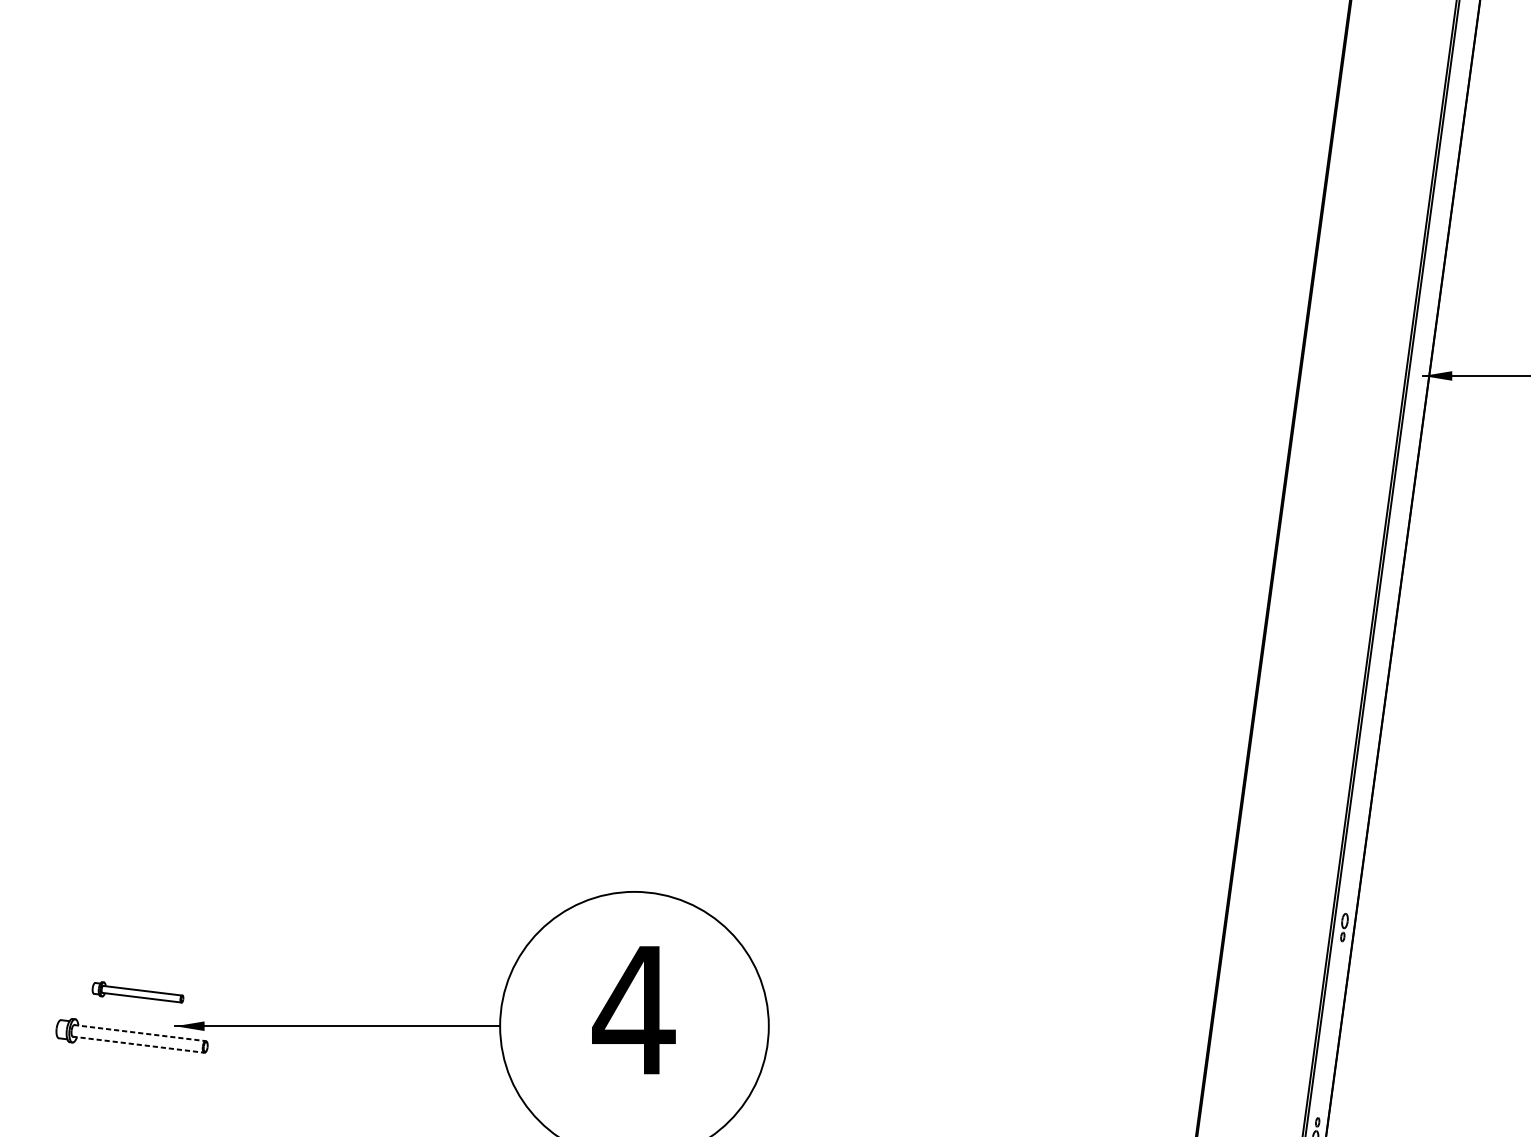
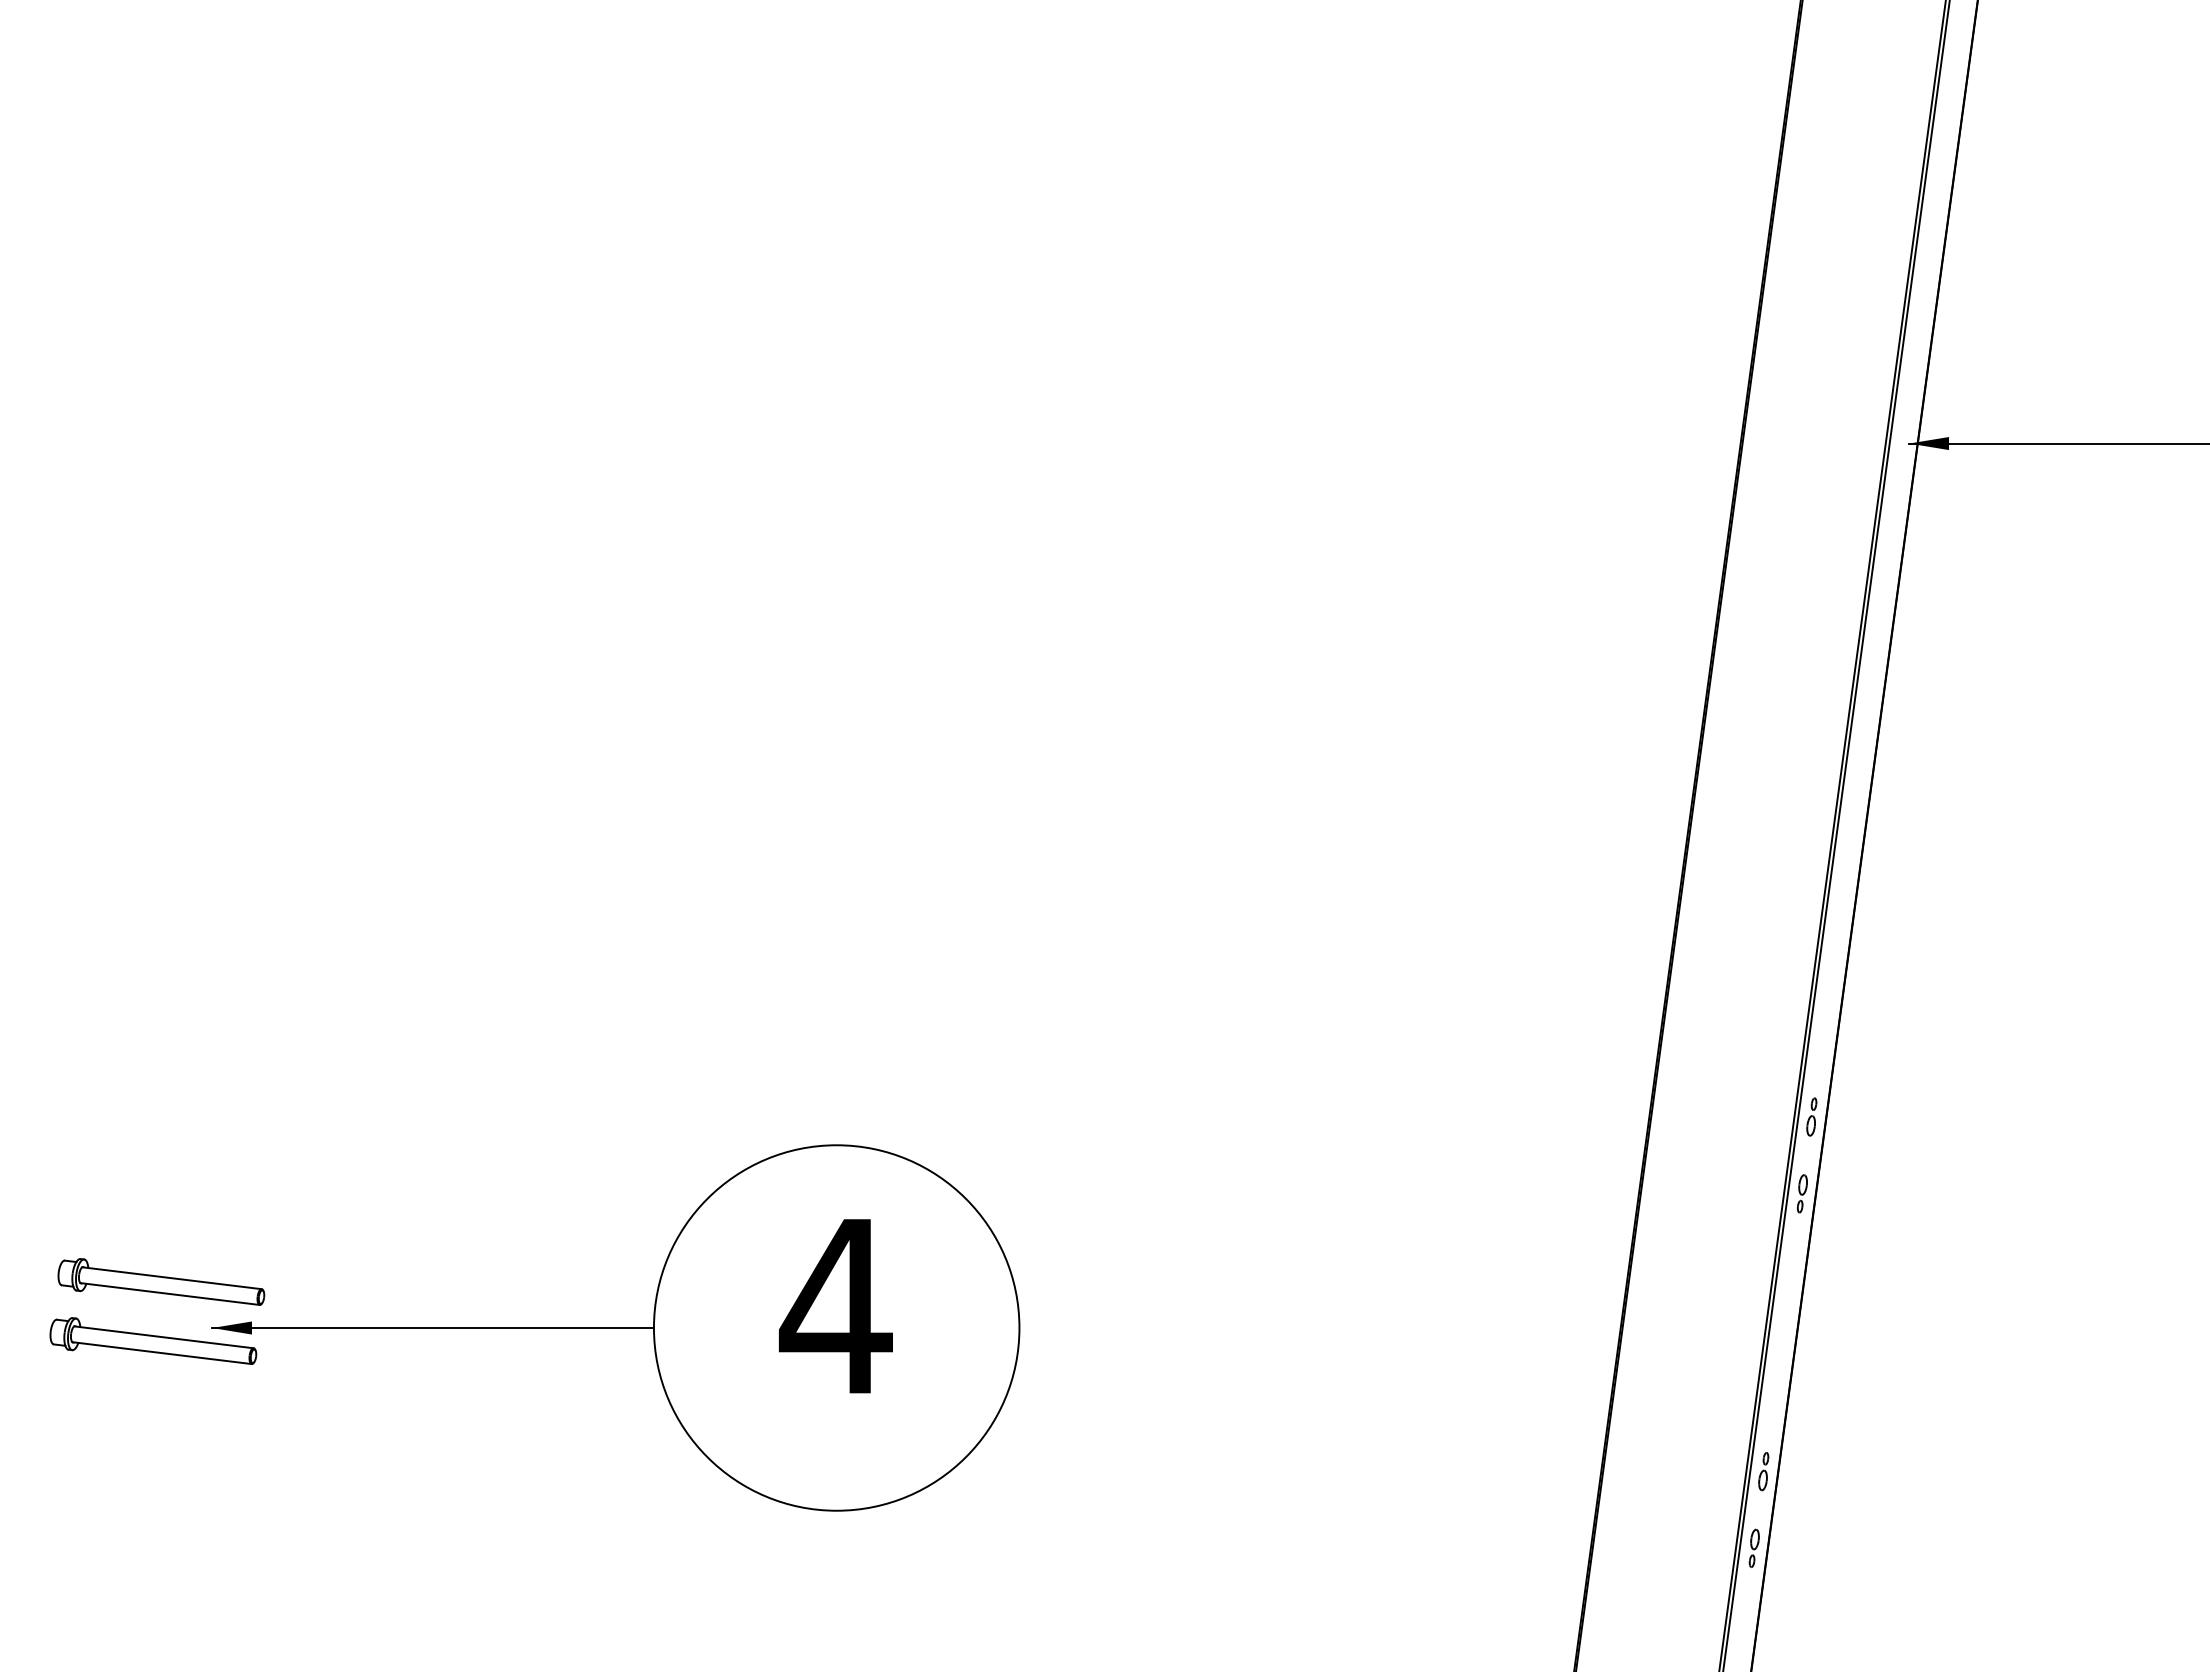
part: (1351, 870) -> (1811, 1116), added
part: (138, 992) -> (161, 1281), size x1.67
line: (140, 1033) -> (164, 1337), dashed -> solid
line: (138, 1044) -> (162, 1353), dashed -> solid

